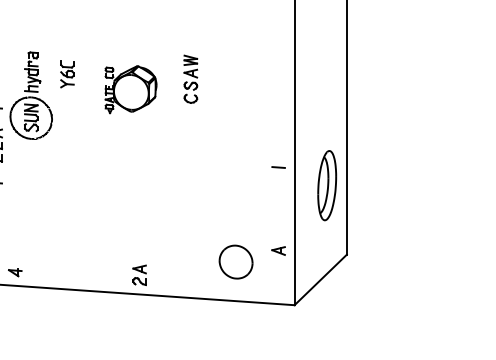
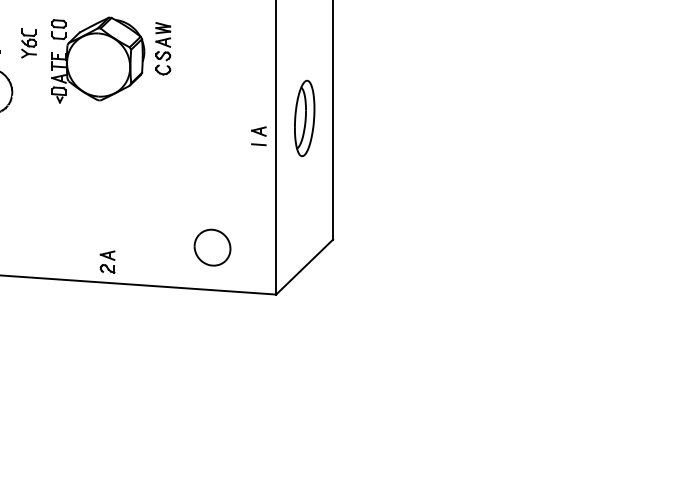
part: (131, 89) -> (98, 59), size x1.67
part: (327, 185) -> (304, 118), moved
part: (278, 250) -> (258, 131), moved

